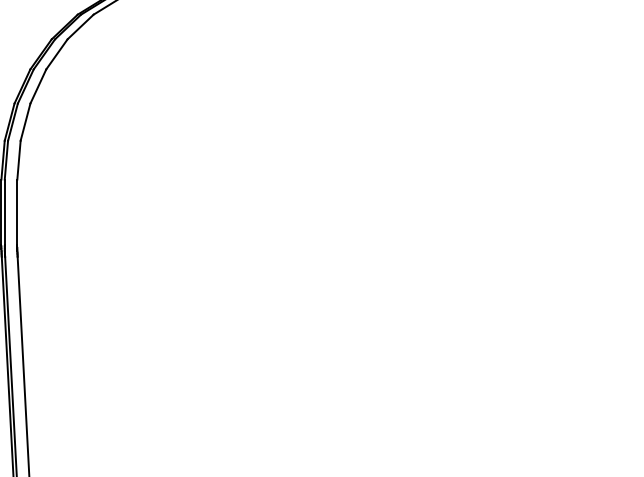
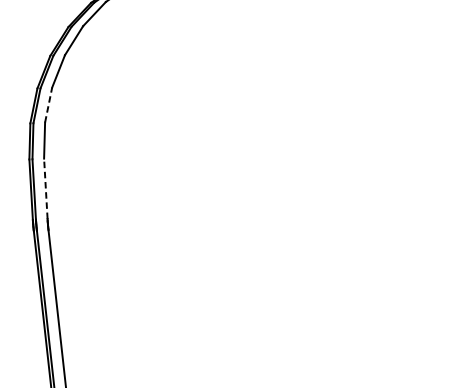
line: (25, 121) -> (48, 104), solid -> dashed
line: (17, 212) -> (46, 189), solid -> dashed

